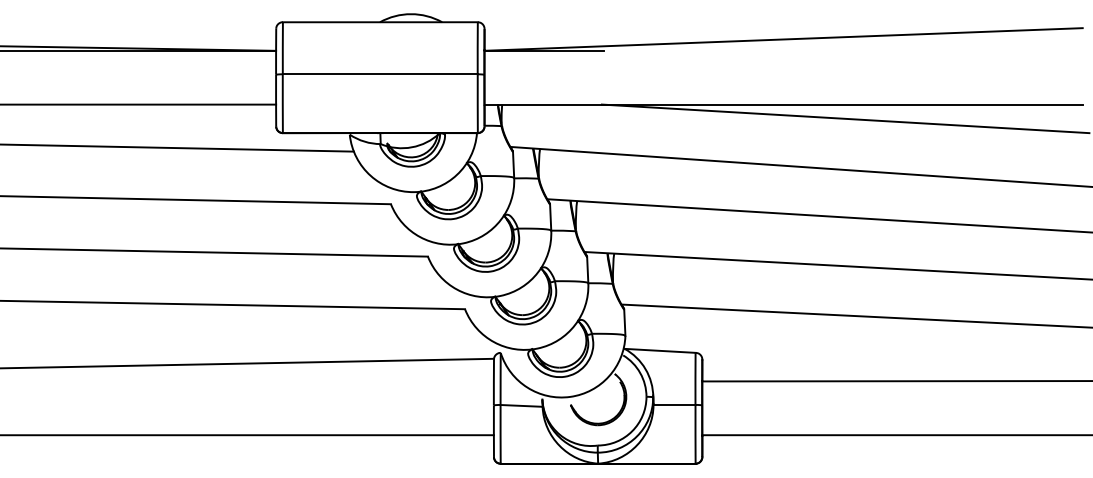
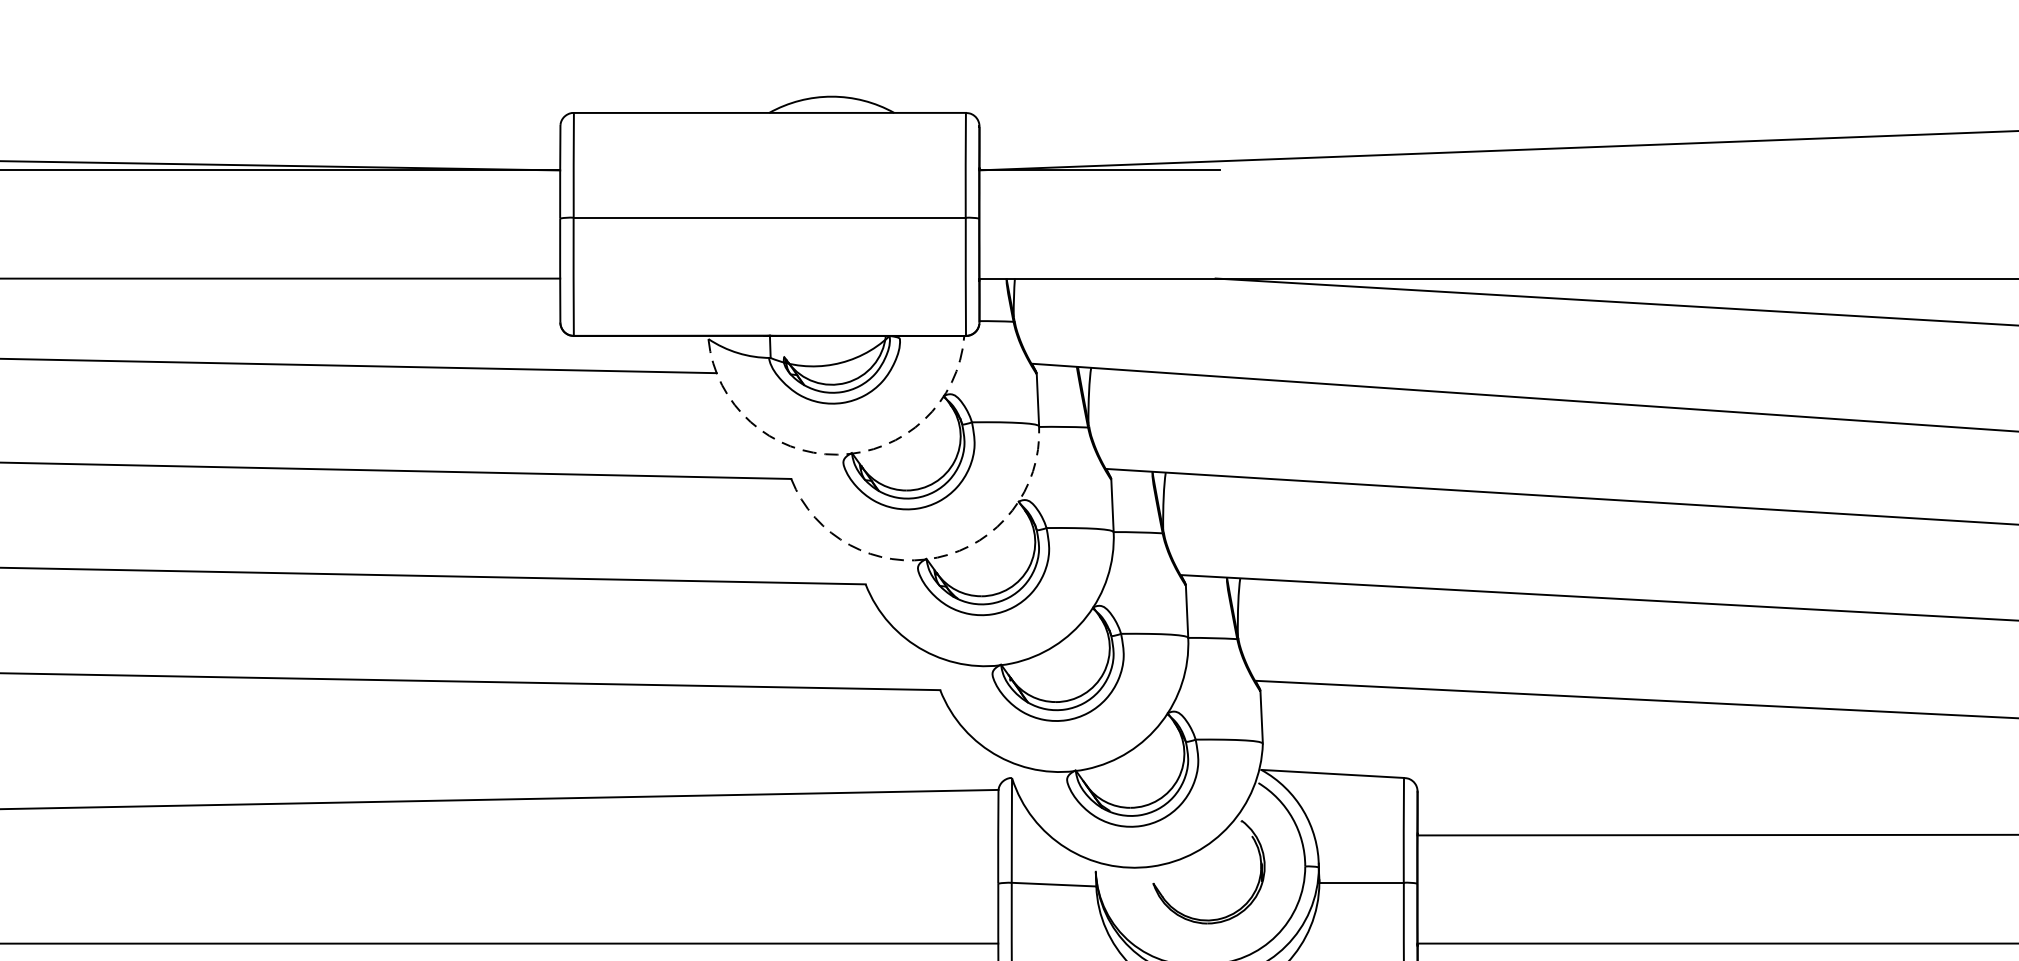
arc: (414, 192) -> (838, 455), solid -> dashed
arc: (463, 243) -> (937, 557), solid -> dashed

